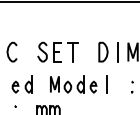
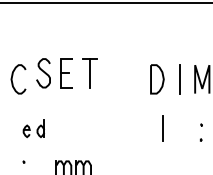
part: (57, 51) -> (66, 72), moved
part: (21, 84) -> (32, 128), size x0.7
part: (73, 84) -> (111, 128), removed

